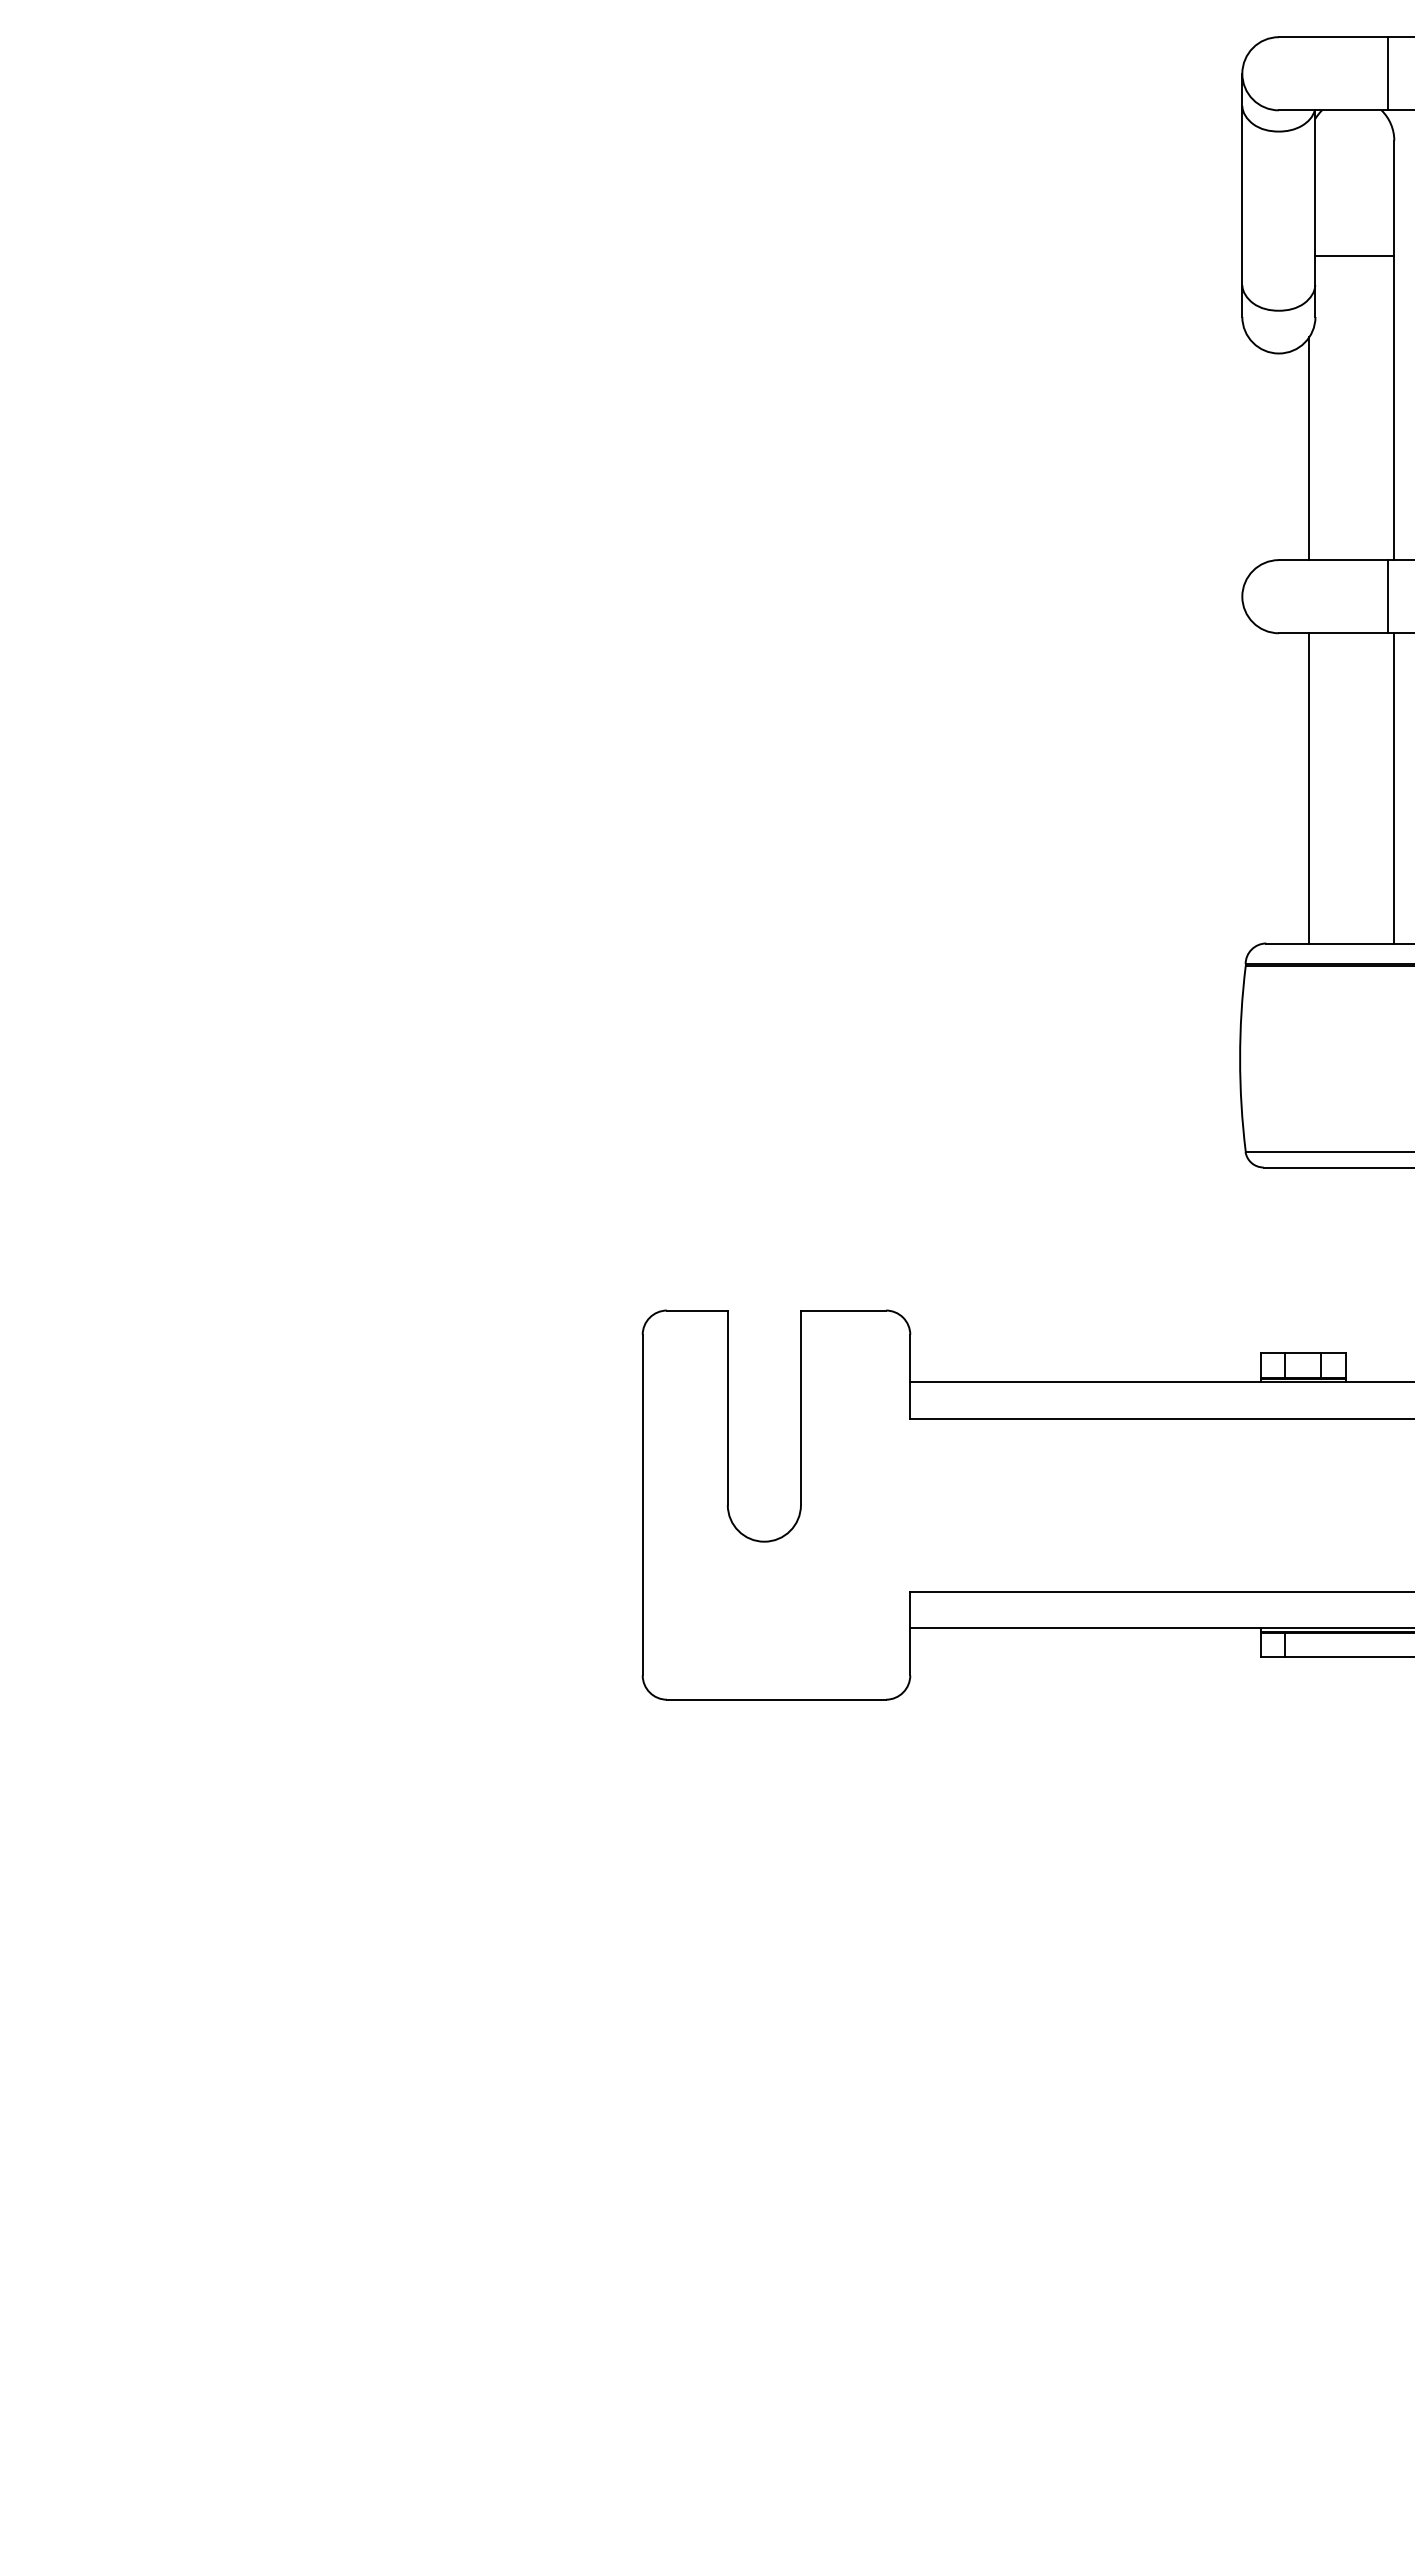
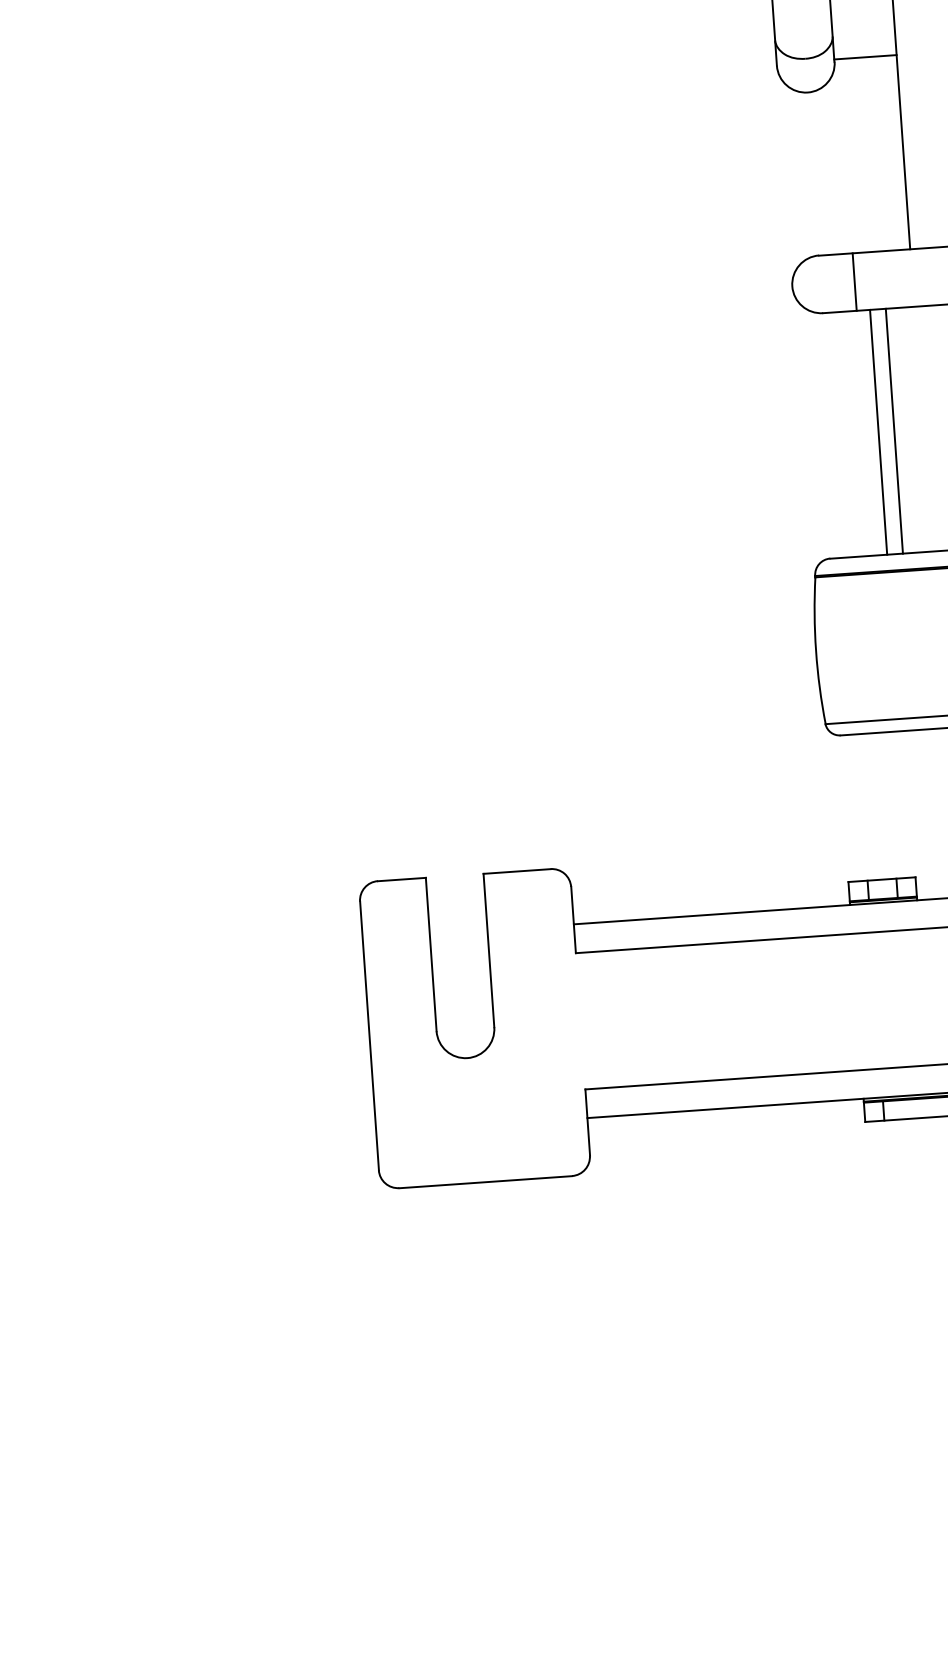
line: (1354, 256) -> (865, 57), moved
line: (1309, 448) -> (837, 165), removed
line: (1388, 596) -> (854, 281), moved
line: (1309, 788) -> (894, 431), moved
line: (1394, 788) -> (878, 432), moved

